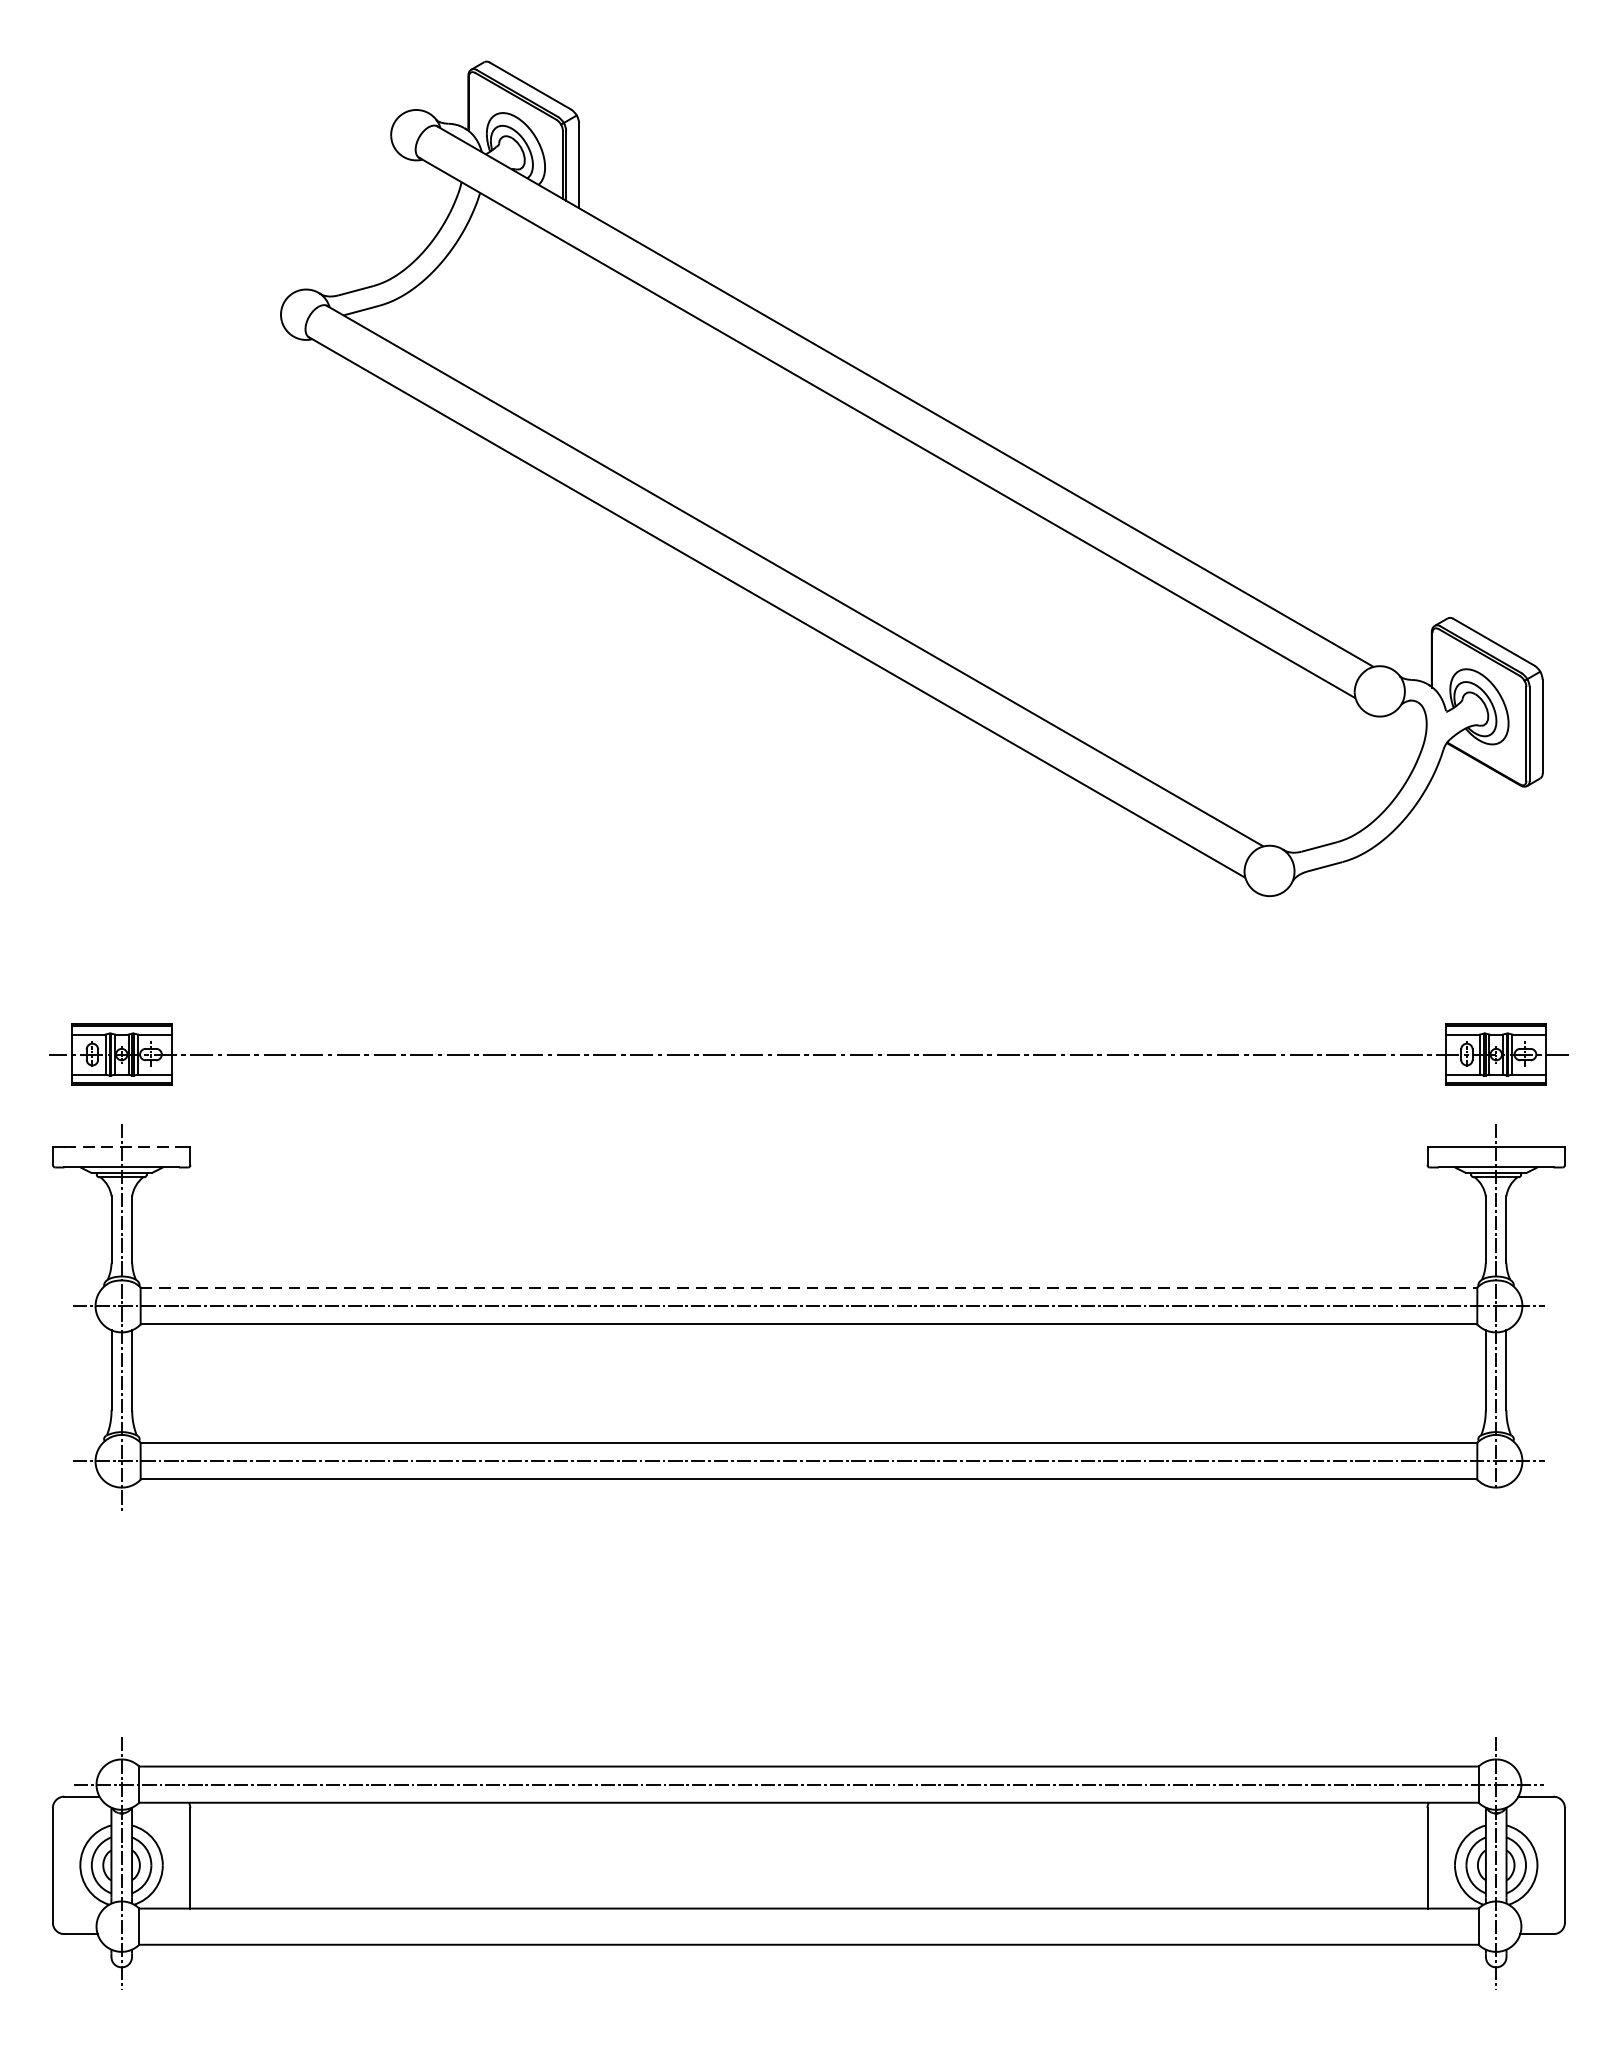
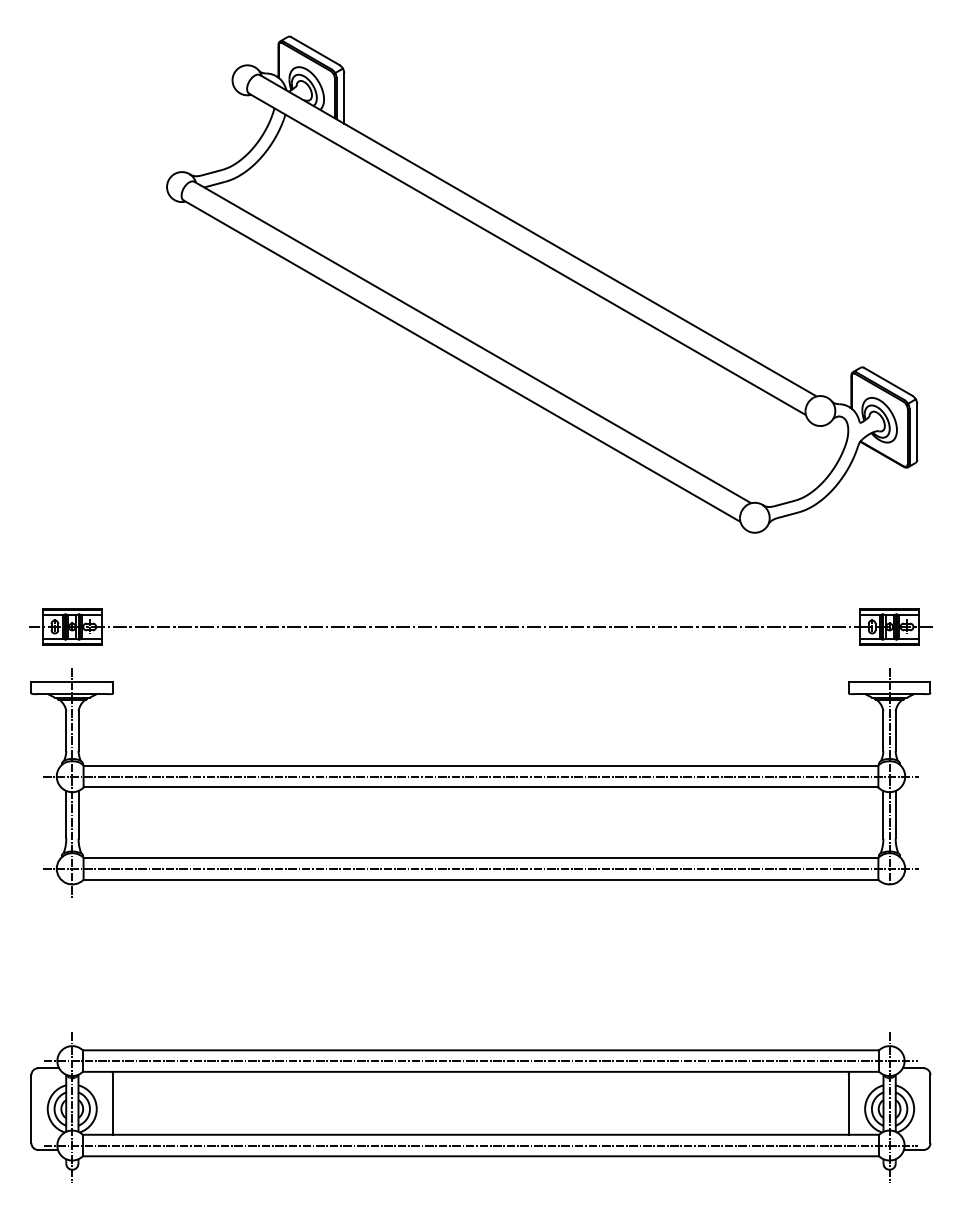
line: (121, 1146) -> (72, 681), dashed -> solid
line: (809, 1287) -> (481, 765), dashed -> solid
line: (808, 1926) -> (480, 1145), added

